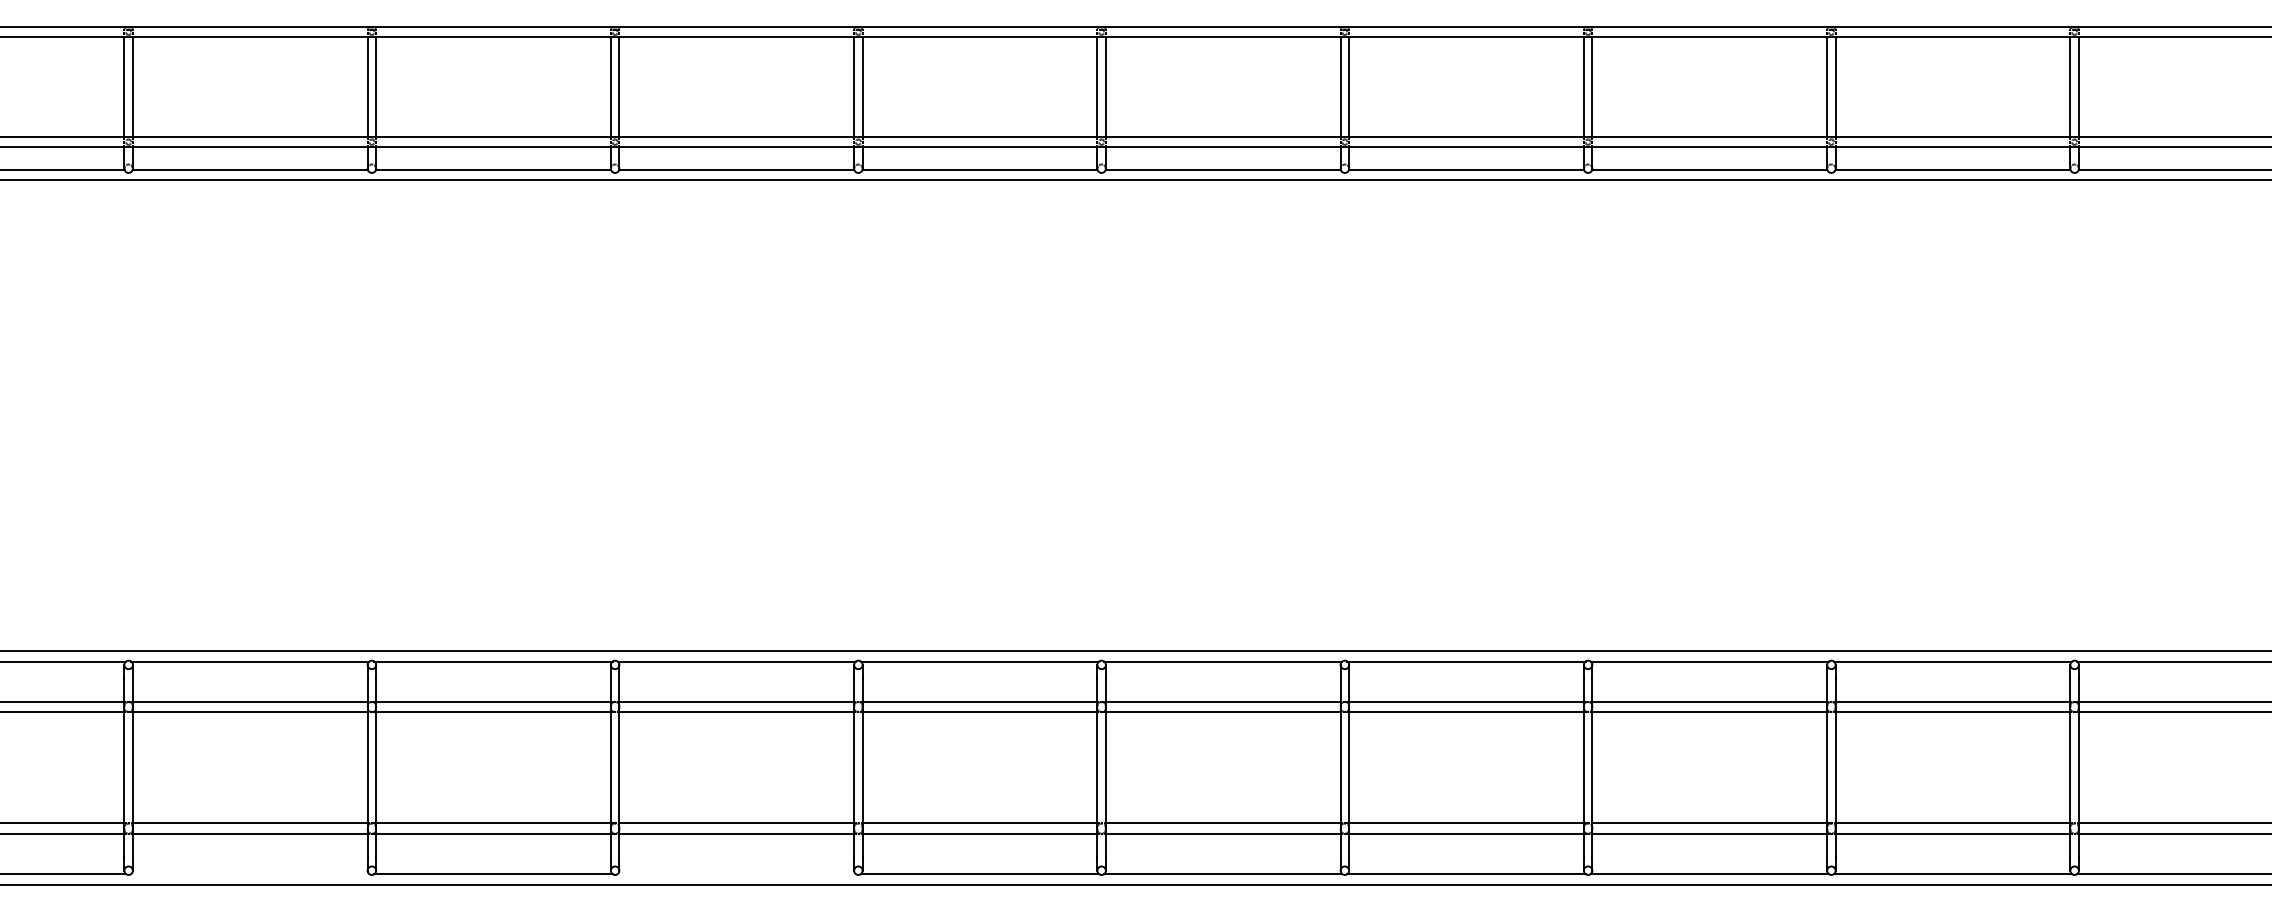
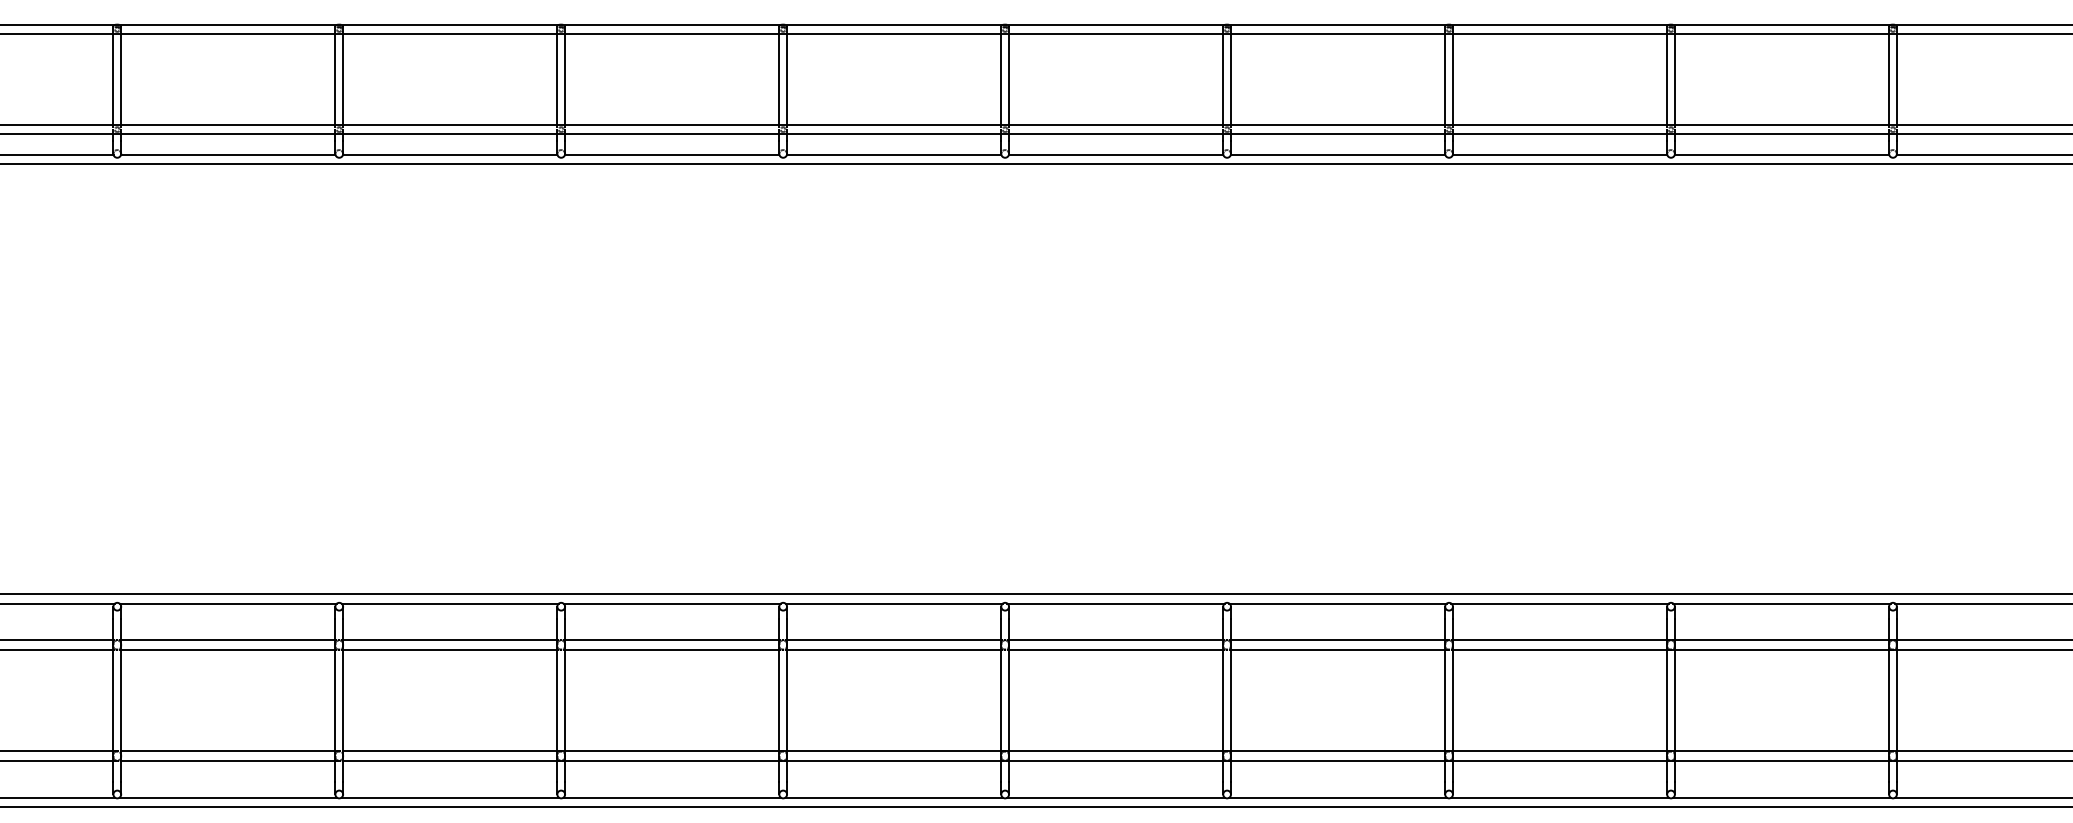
line: (249, 874) -> (227, 797), added
line: (735, 874) -> (671, 797), added

